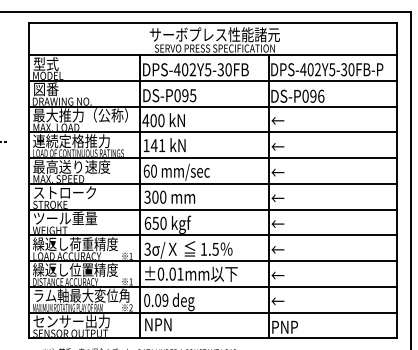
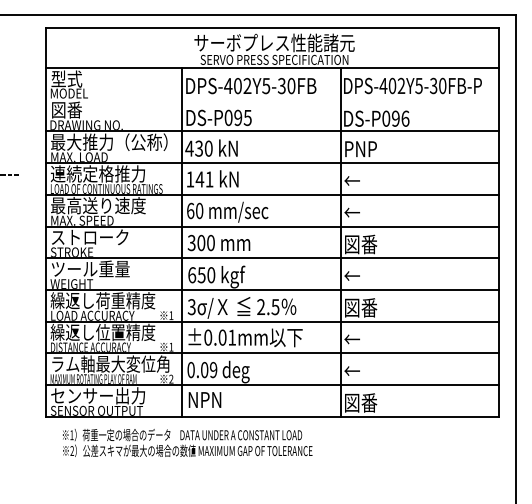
line: (213, 80) -> (272, 99), removed
text: (153, 120) -> (199, 148), 400 -> 430
text: (284, 121) -> (360, 149), ← -> PNP
text: (284, 198) -> (360, 244), ← -> 図番
text: (204, 248) -> (261, 306), 1.5 -> 2.5
text: (284, 249) -> (360, 307), ← -> 図番
text: (285, 326) -> (361, 402), PNP -> 図番

